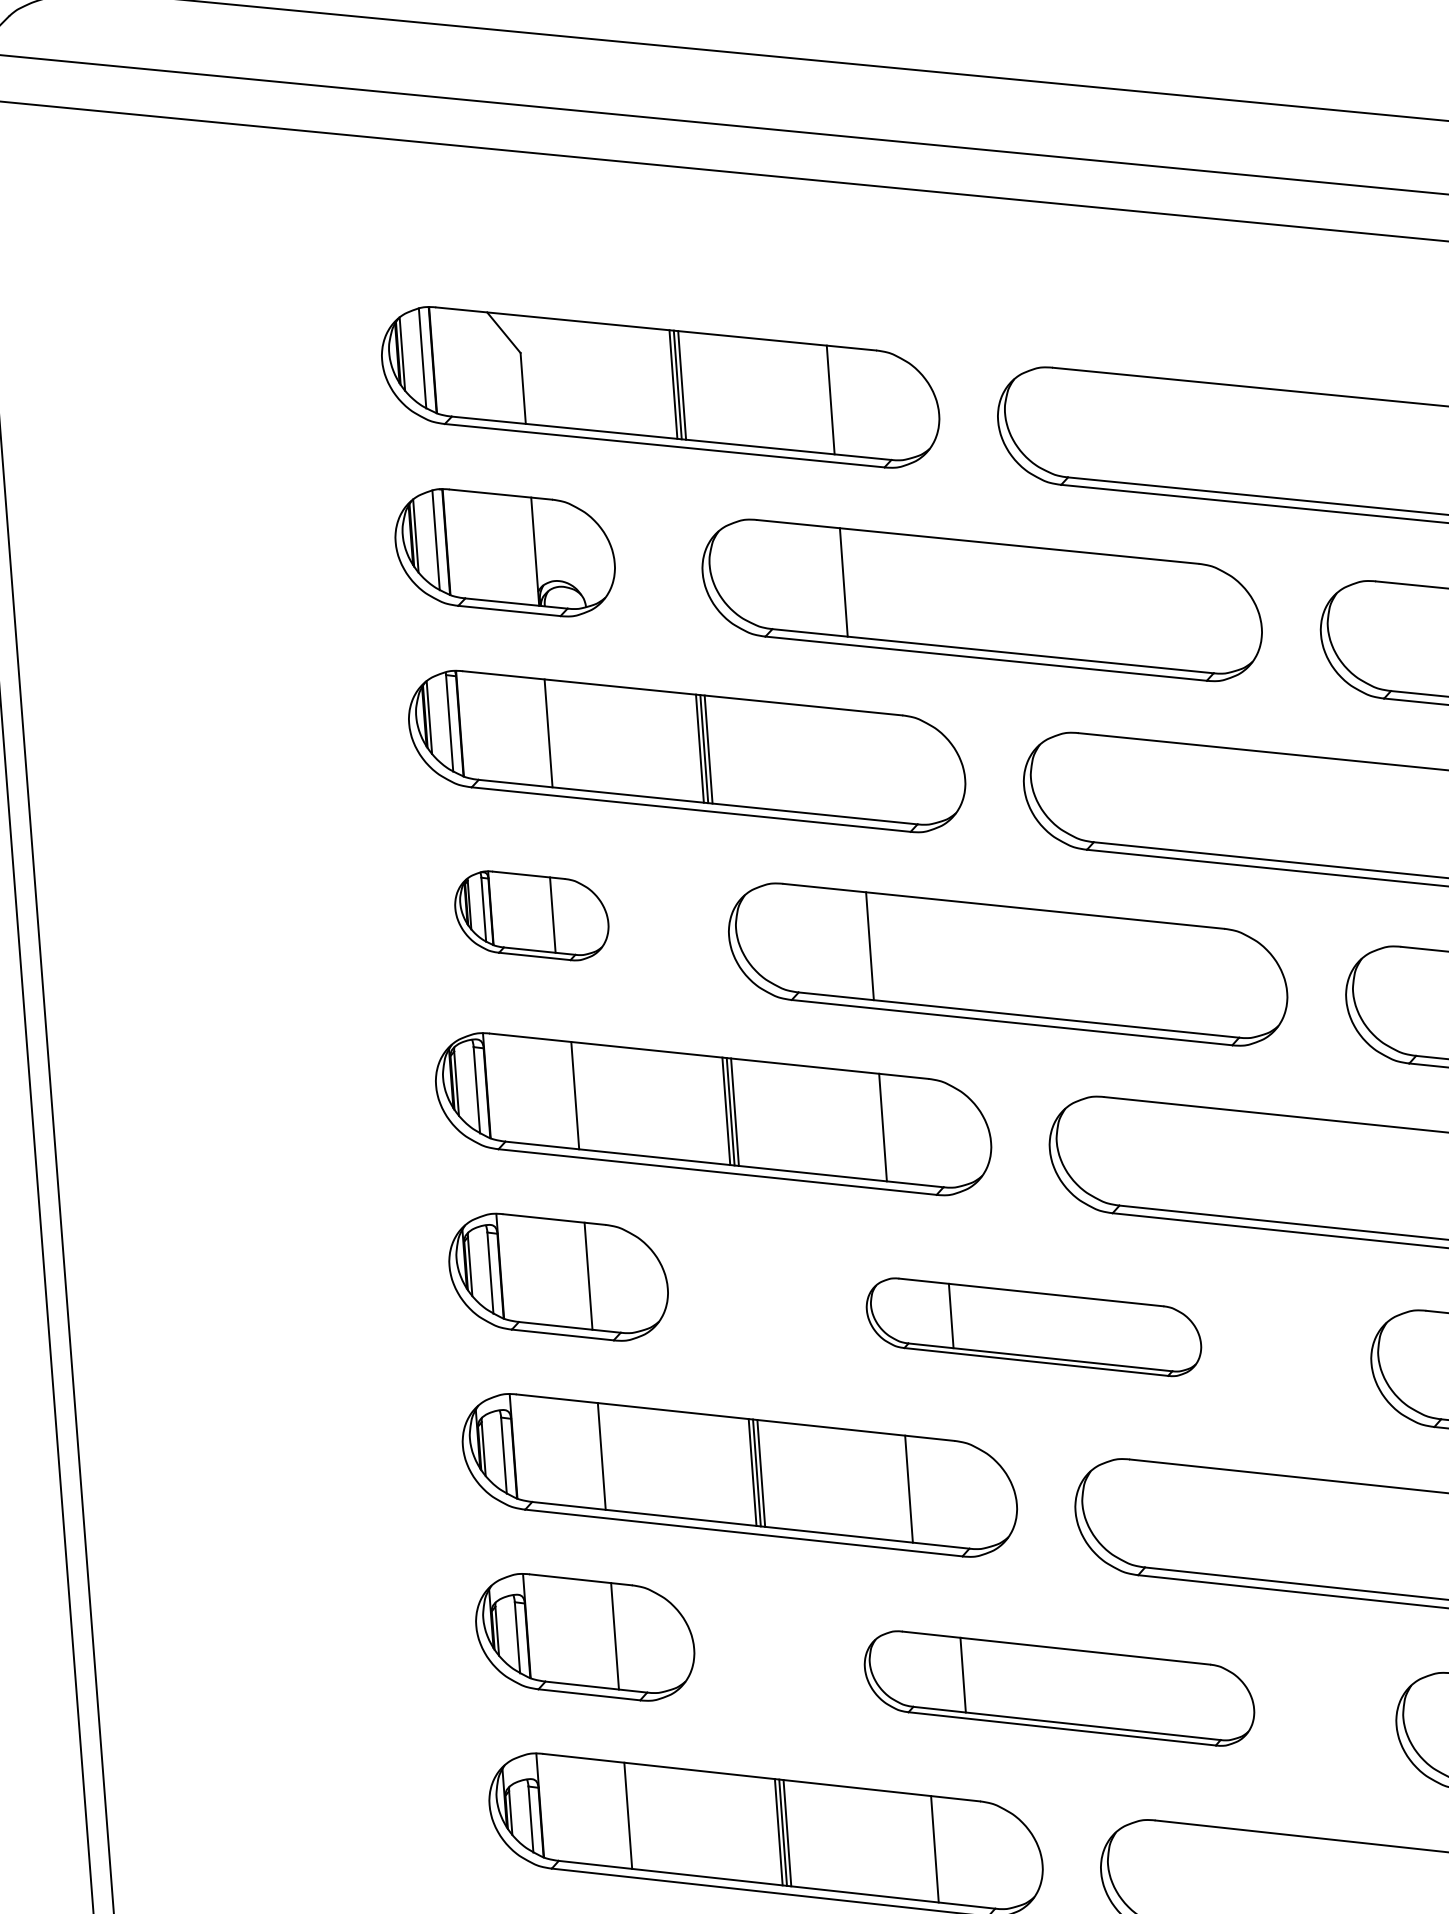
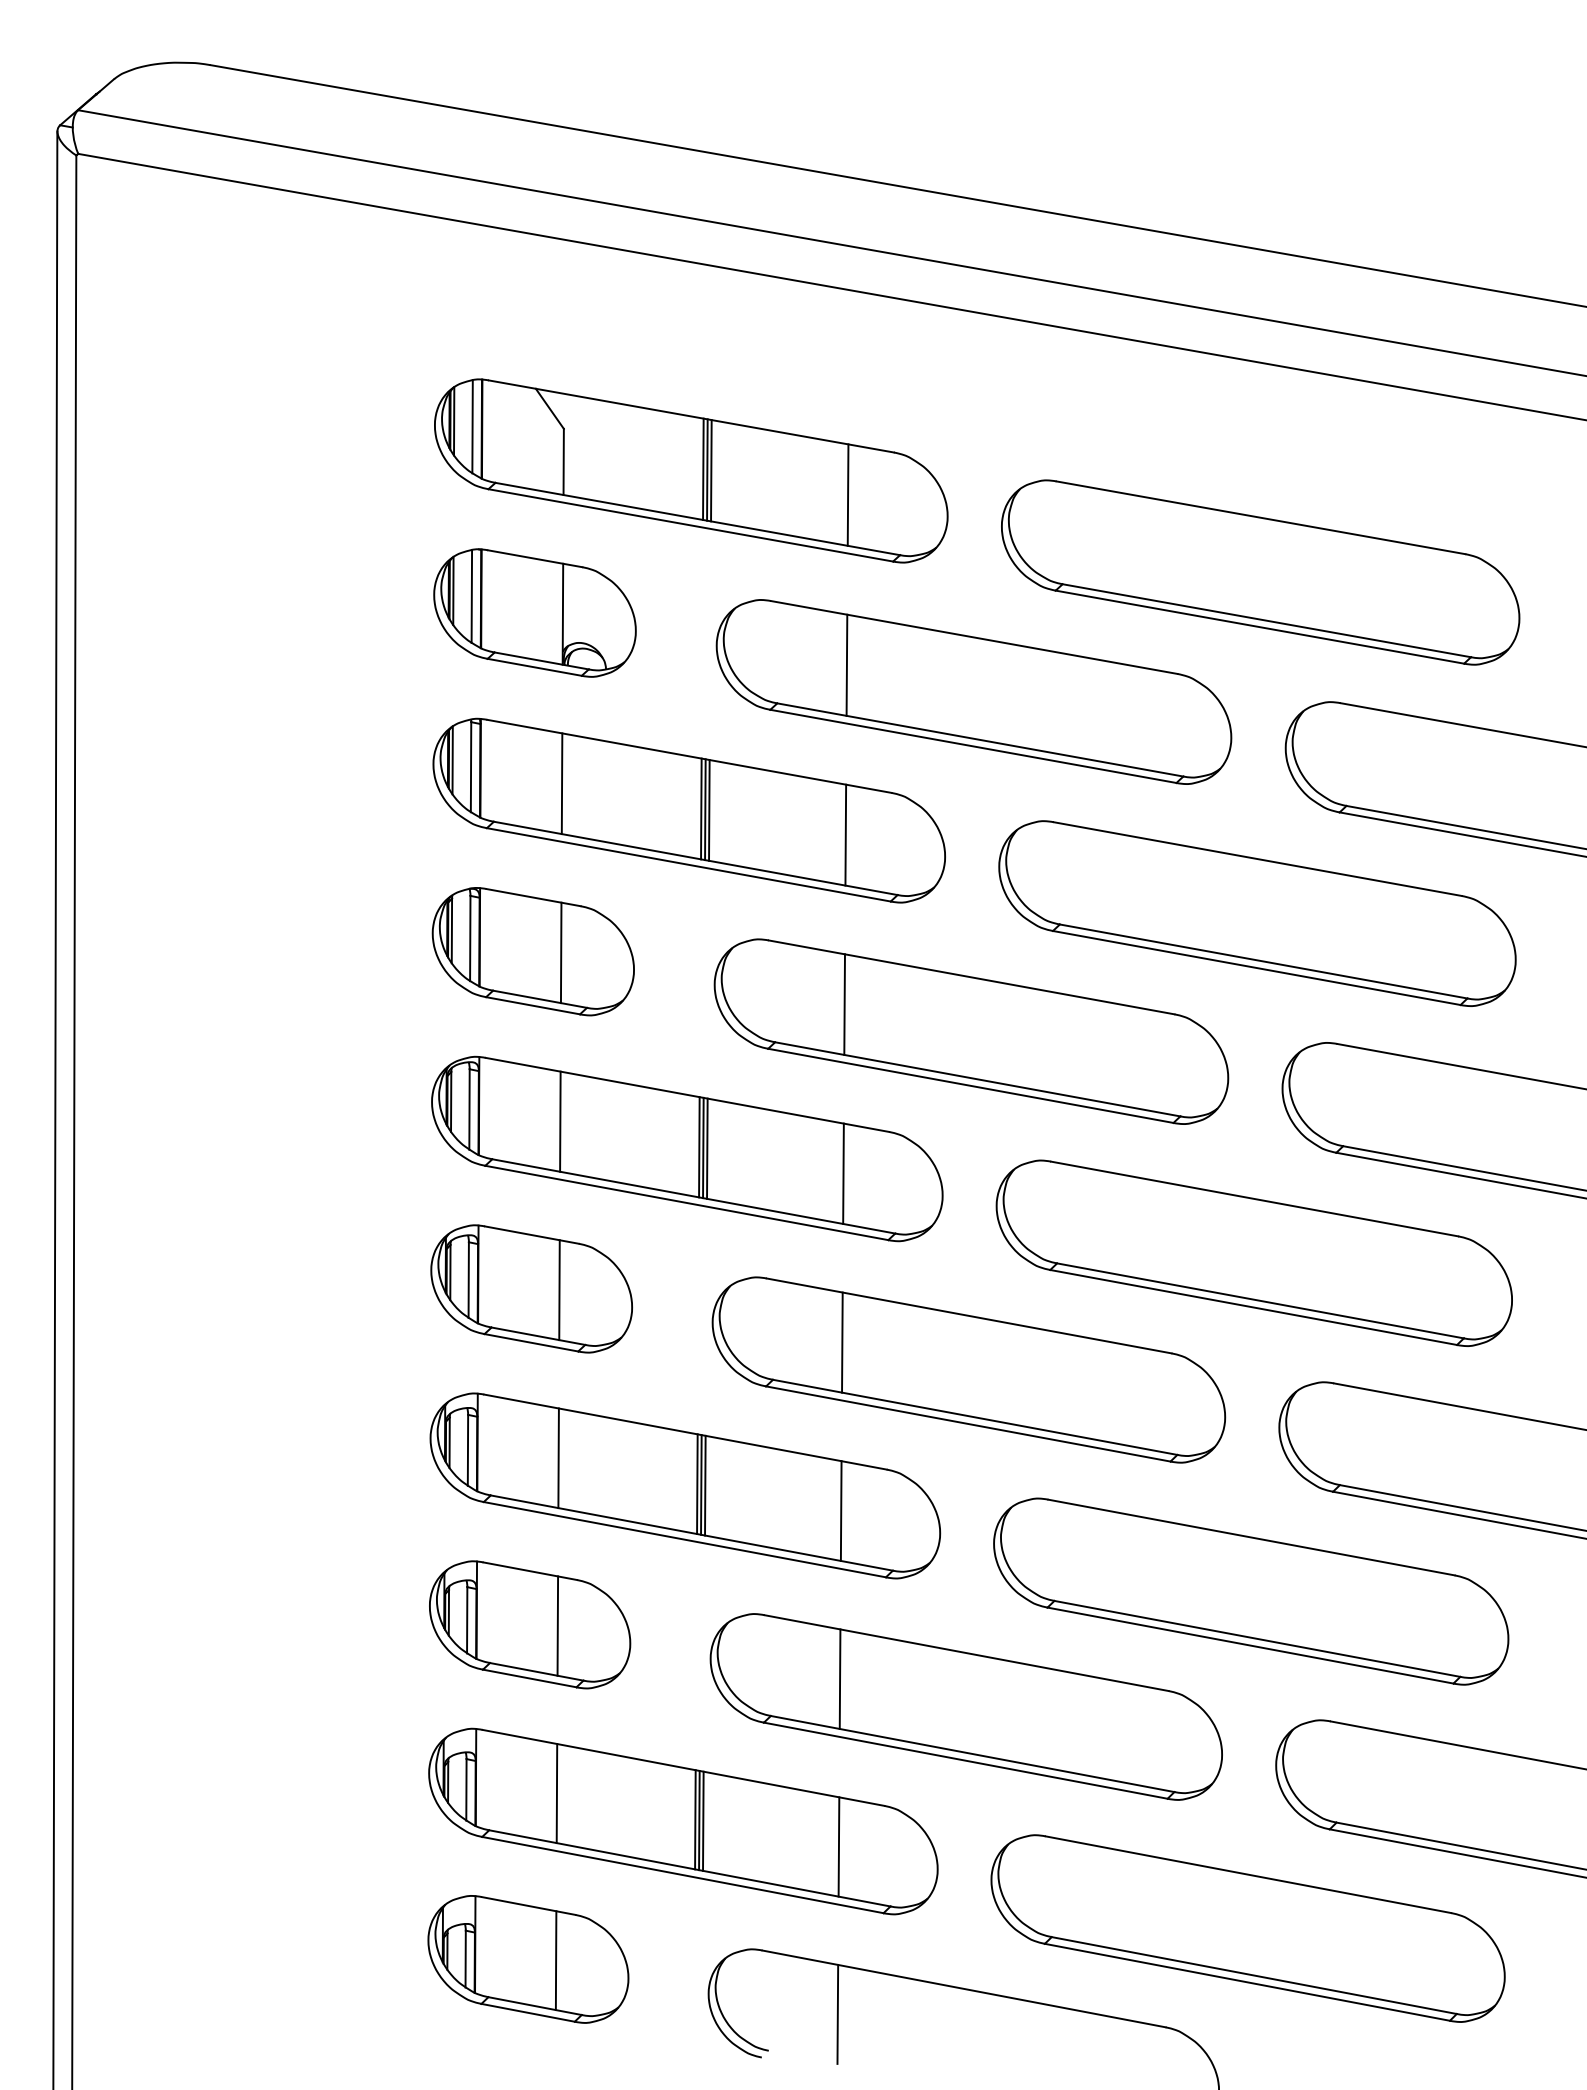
line: (856, 763) -> (845, 834), added
part: (531, 915) -> (532, 951), size x1.43
part: (1033, 1326) -> (968, 1369), size x1.67
part: (1058, 1688) -> (965, 1706), size x1.43

